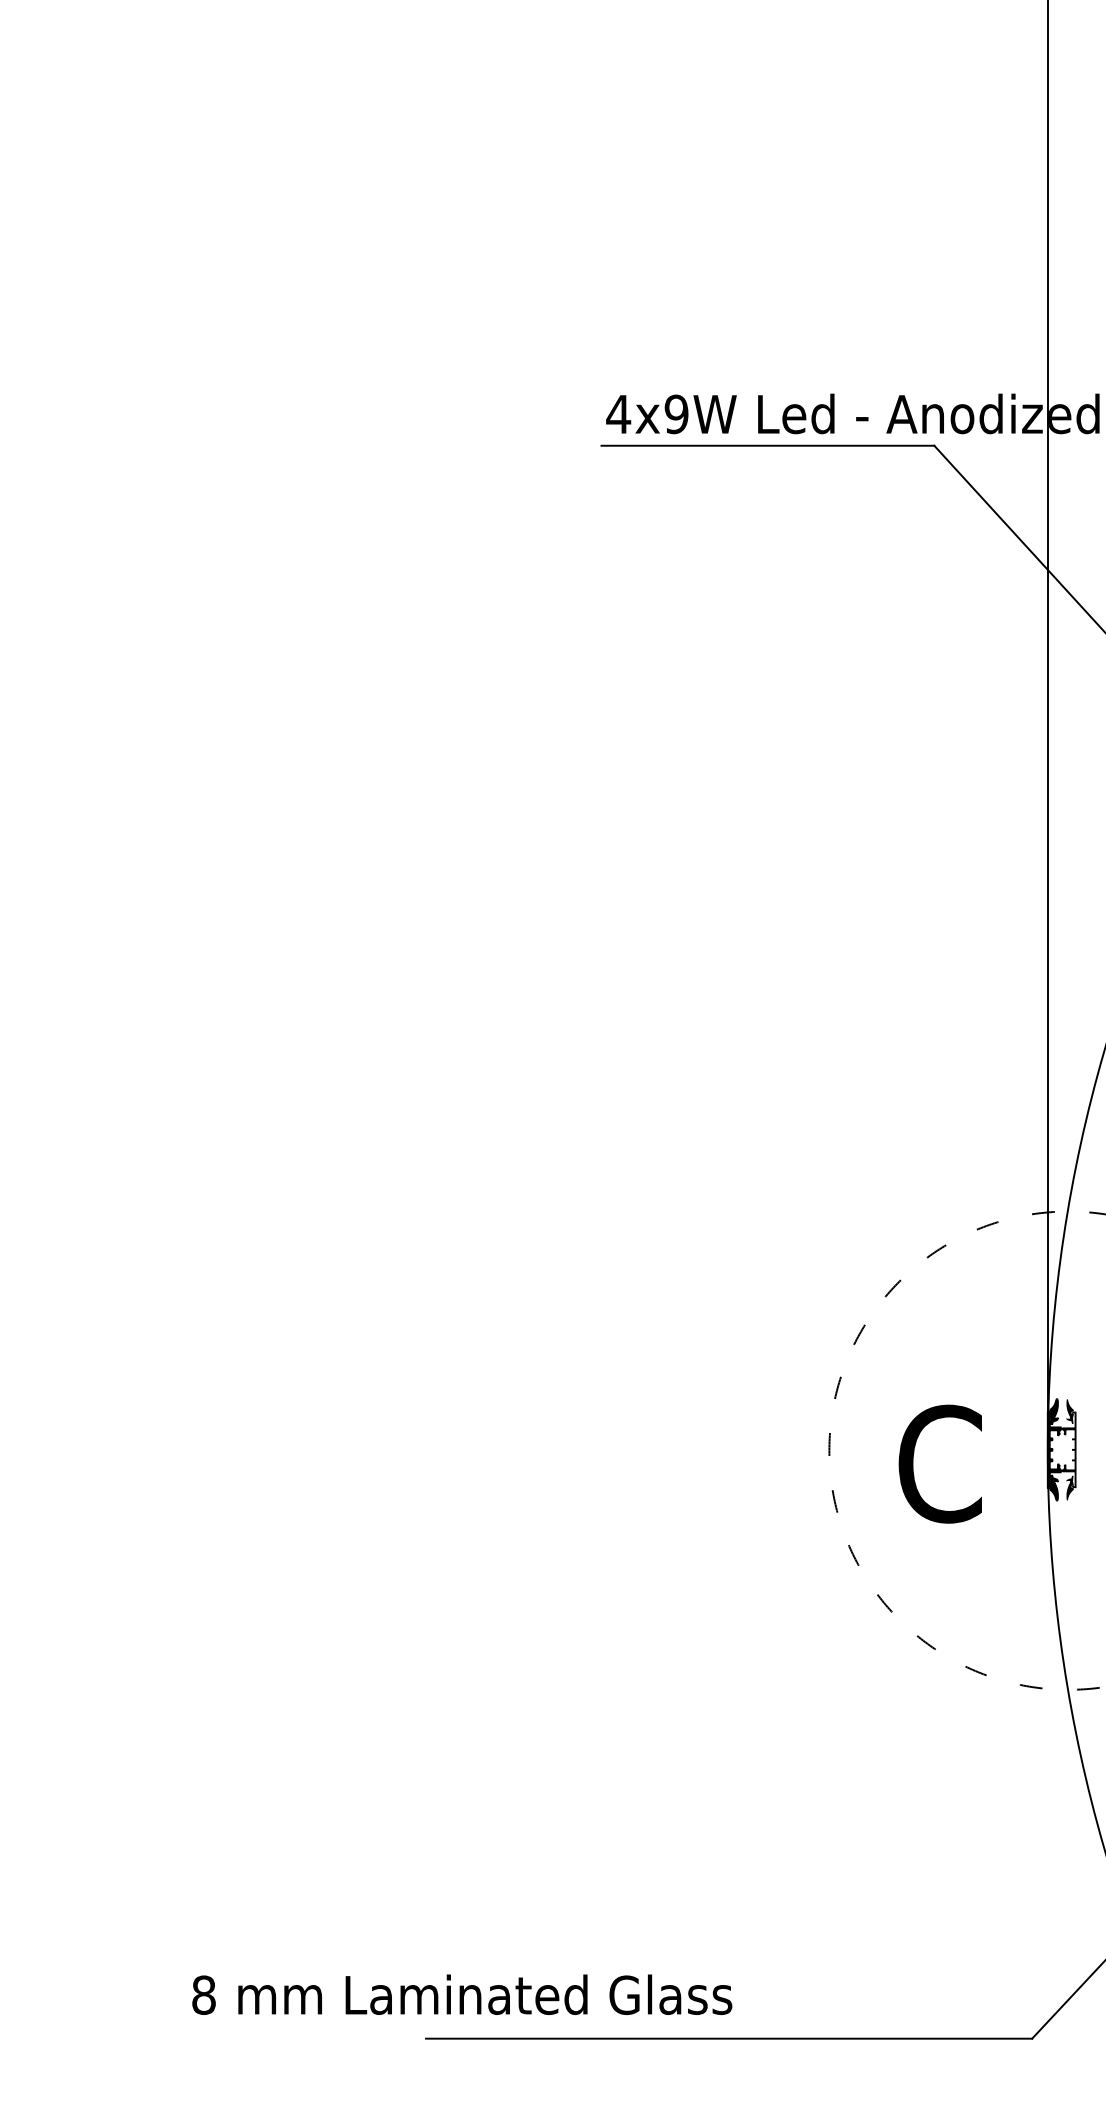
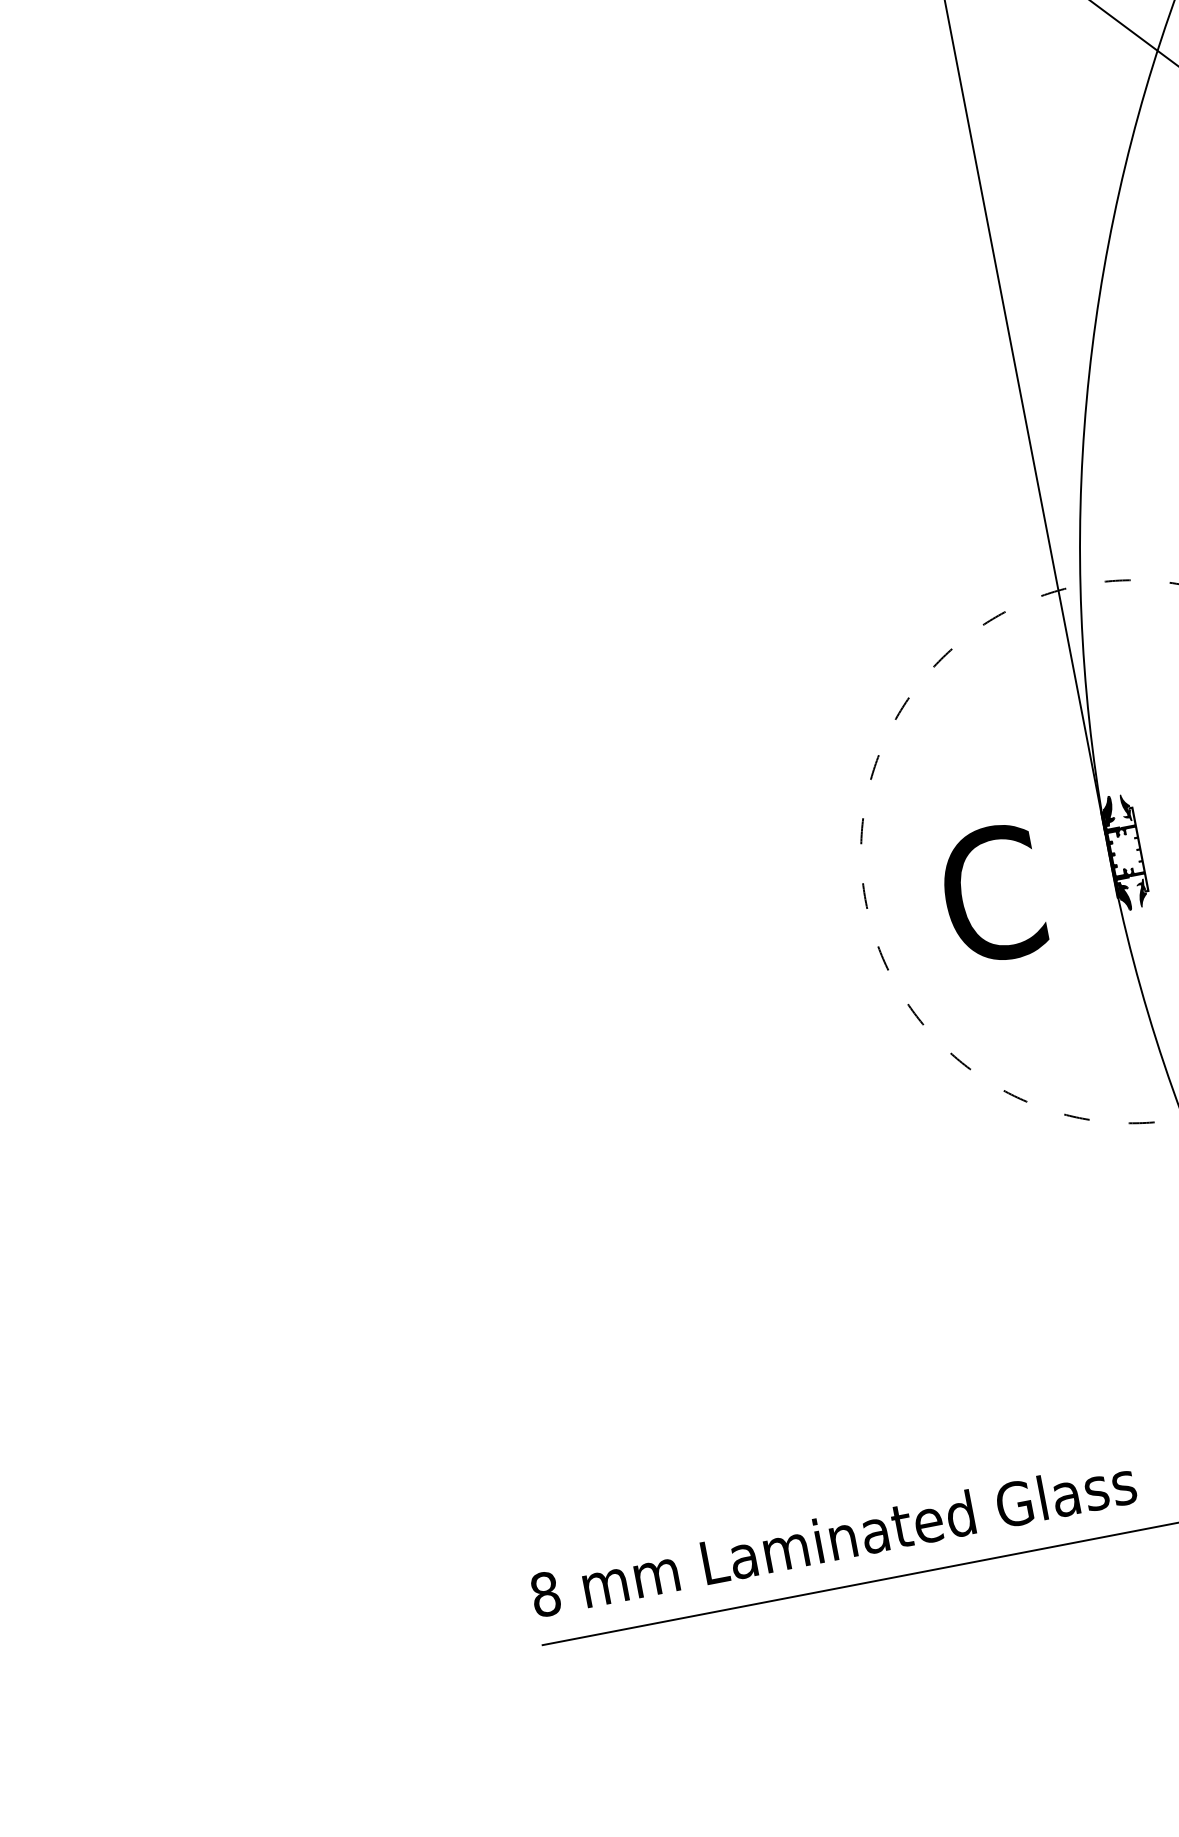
text: (462, 1994) -> (833, 1538), moved

